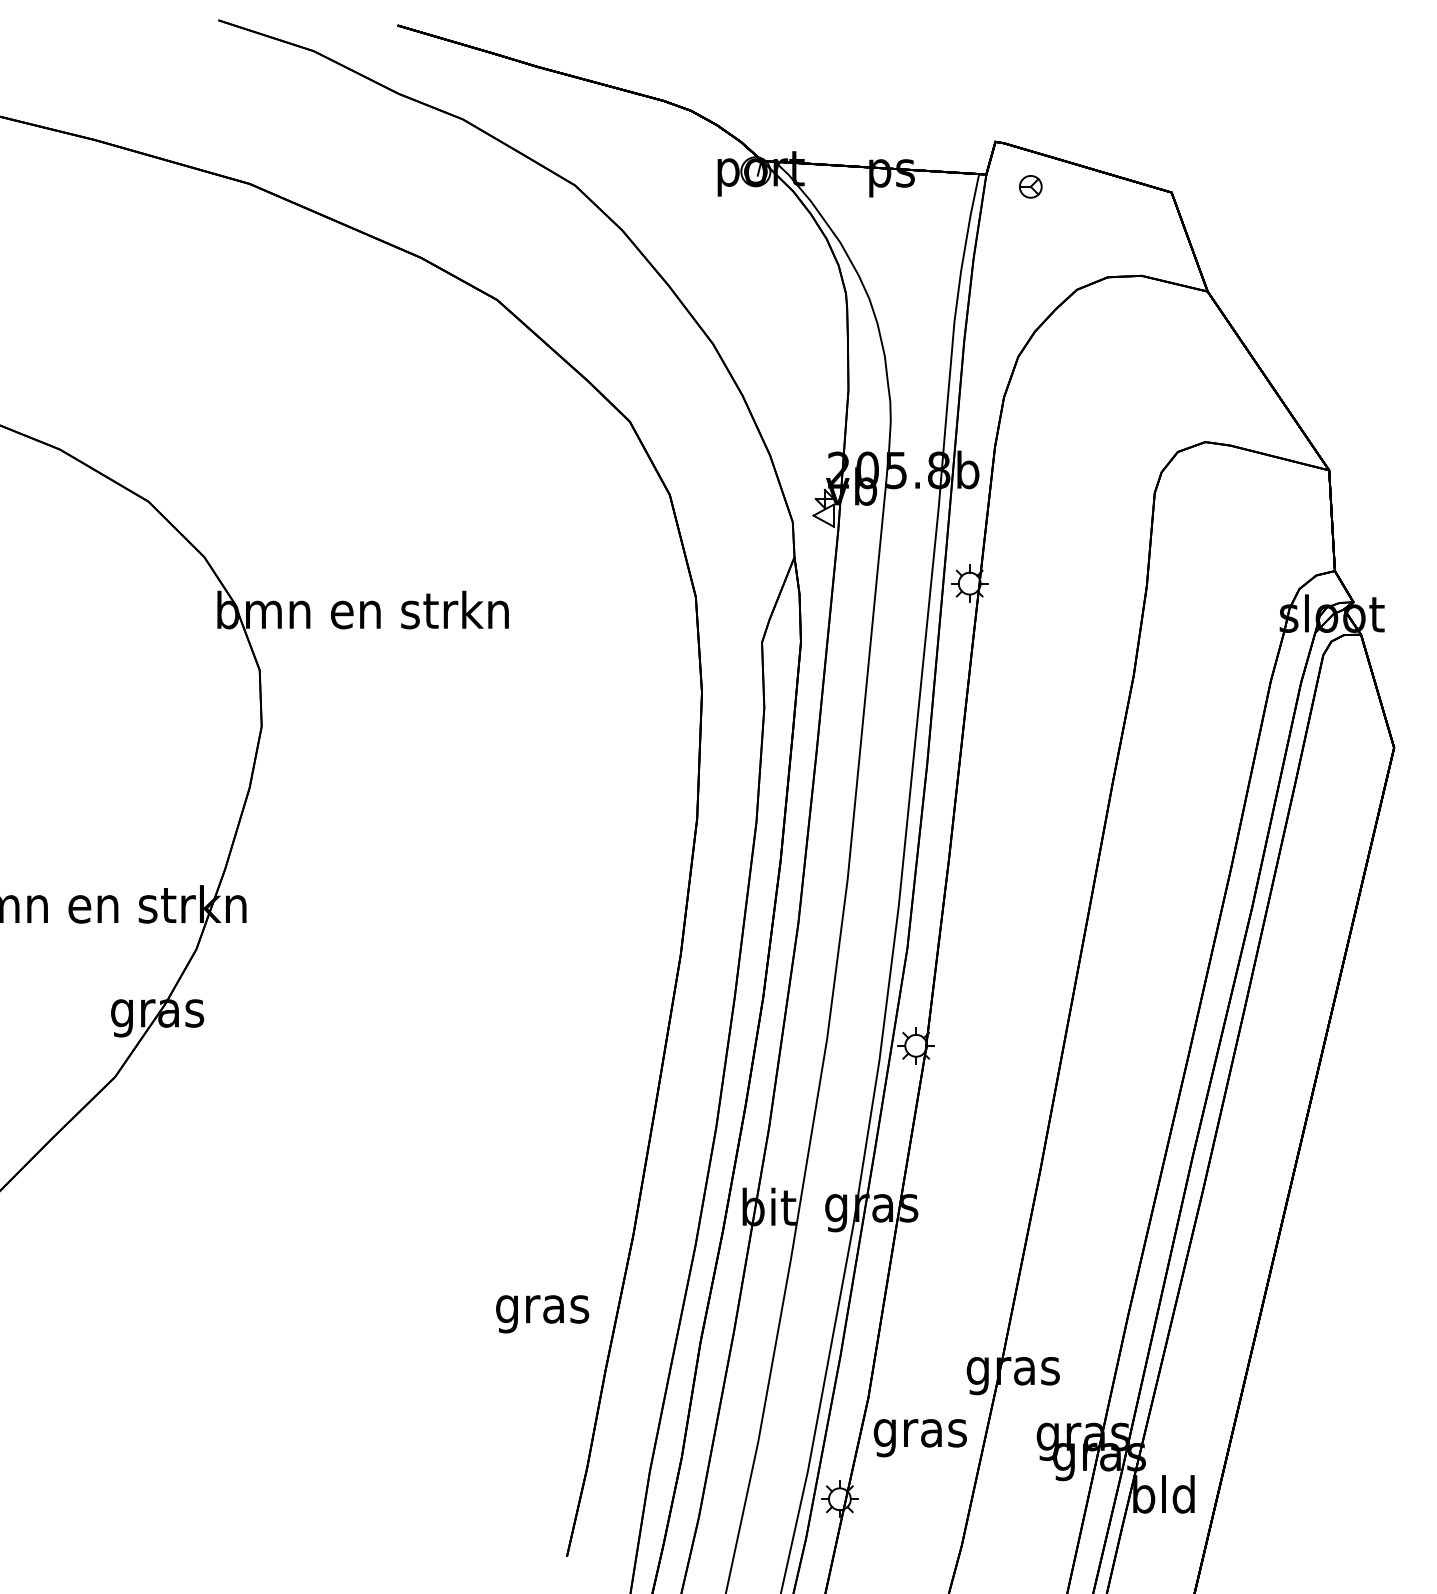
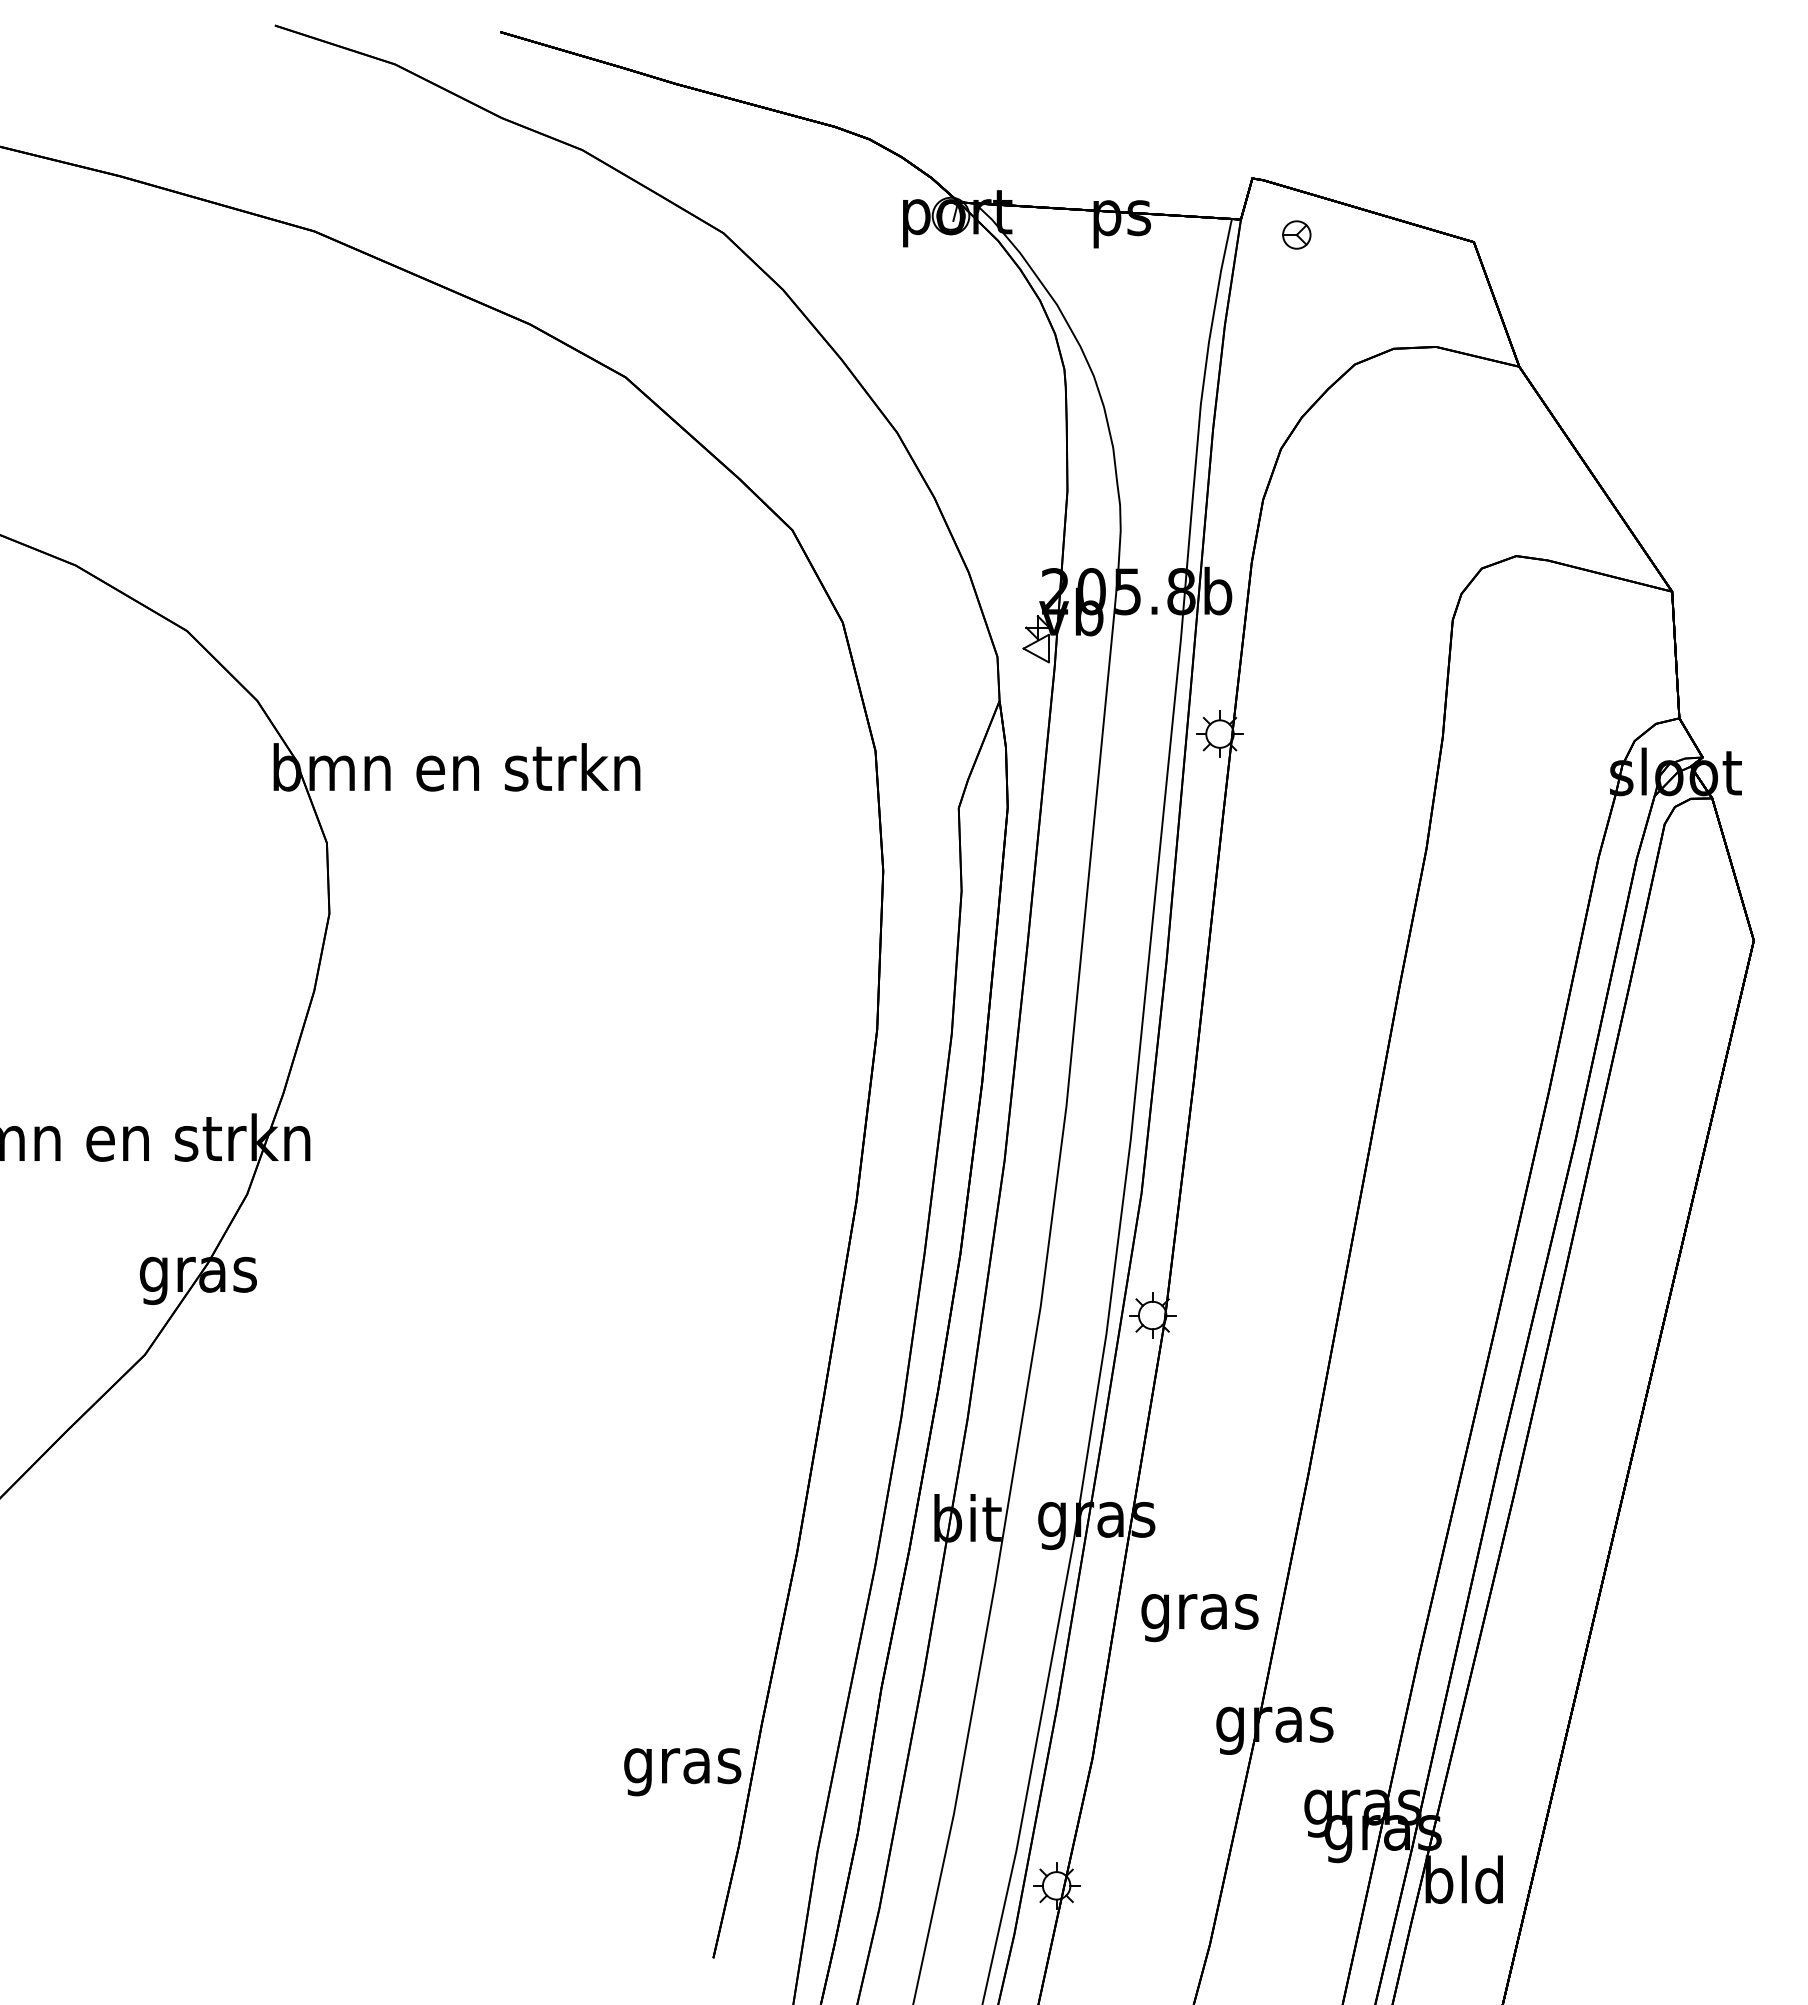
text: (542, 1314) -> (682, 1772), moved
text: (920, 1438) -> (1199, 1618), moved

